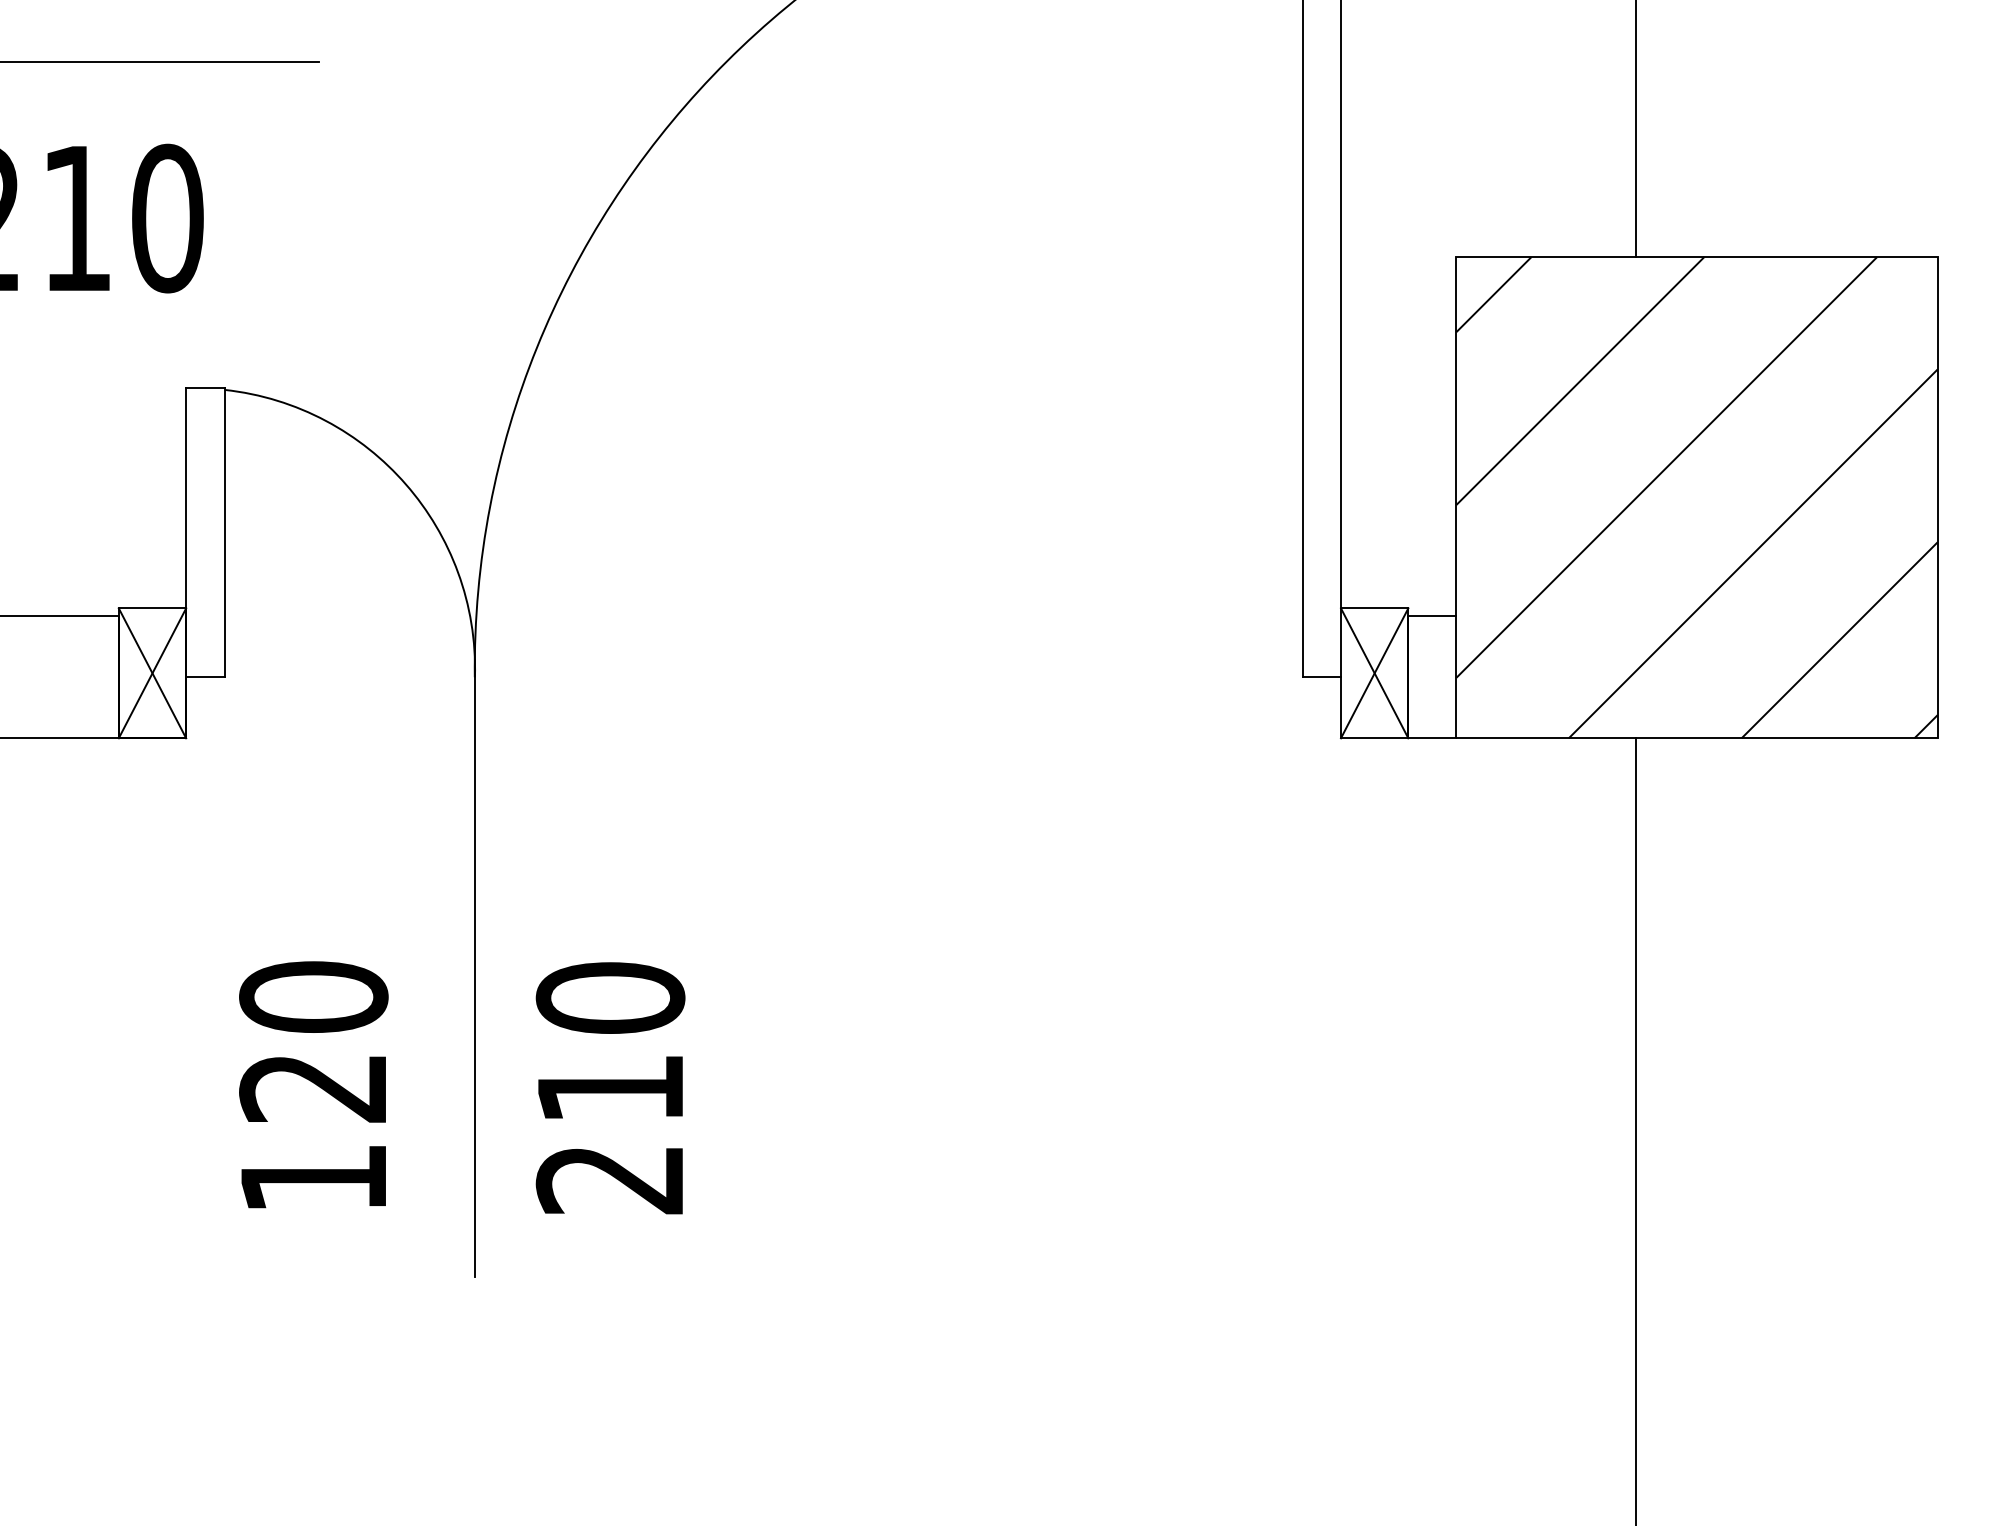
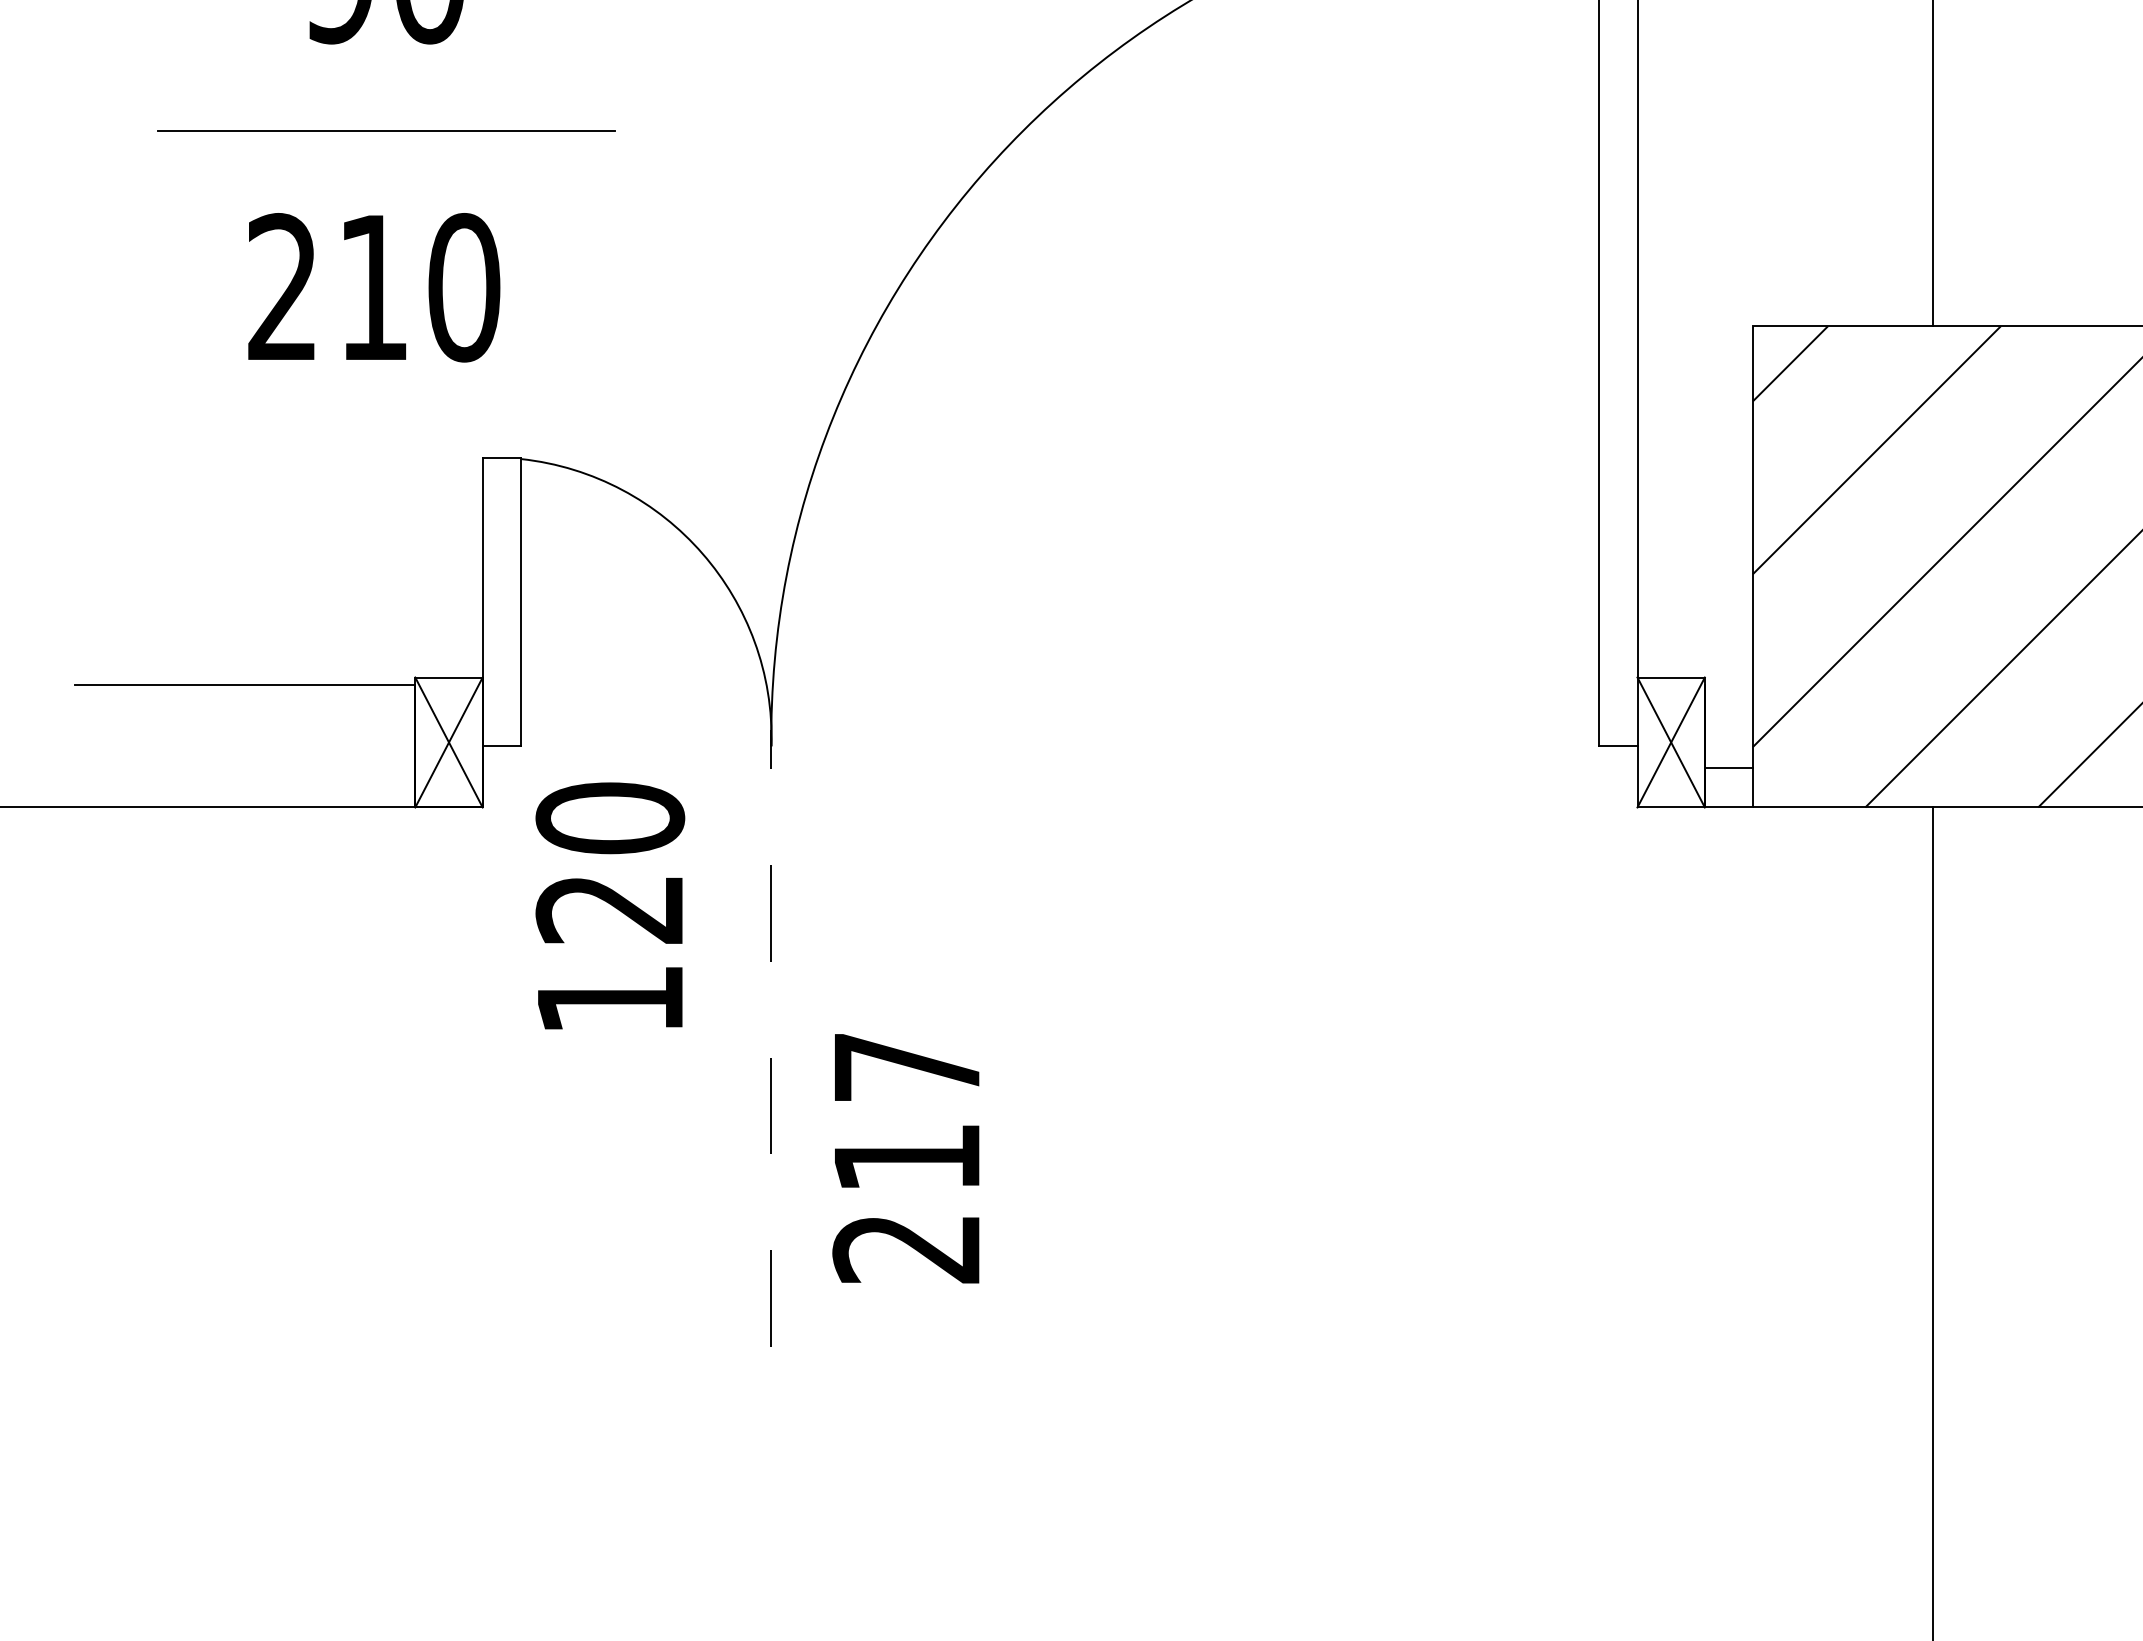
line: (1431, 616) -> (1728, 768), moved
line: (474, 968) -> (771, 1037), solid -> dashed
text: (609, 998) -> (906, 1067), 210 -> 217
text: (313, 1084) -> (610, 905), moved

